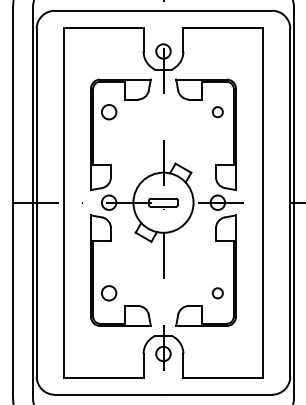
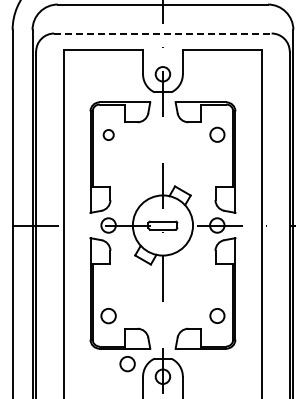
line: (163, 10) -> (162, 33), solid -> dashed
circle: (109, 112) -> (108, 135), size x0.7
circle: (217, 112) -> (216, 135), size x1.4
circle: (217, 293) -> (216, 316), size x1.4
circle: (128, 341) -> (127, 364), added

